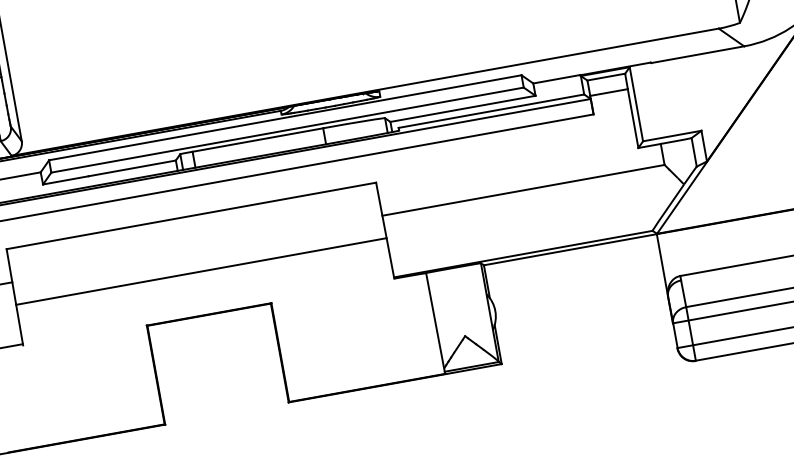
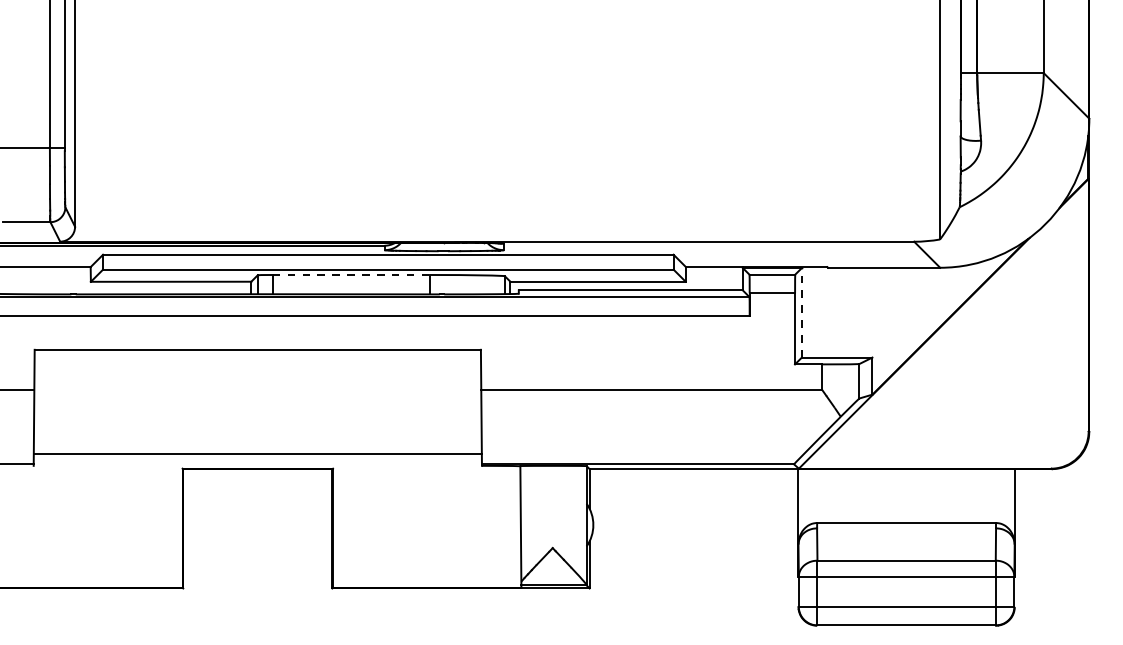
line: (636, 104) -> (801, 312), solid -> dashed
line: (257, 140) -> (351, 275), solid -> dashed
line: (201, 271) -> (257, 453), moved

